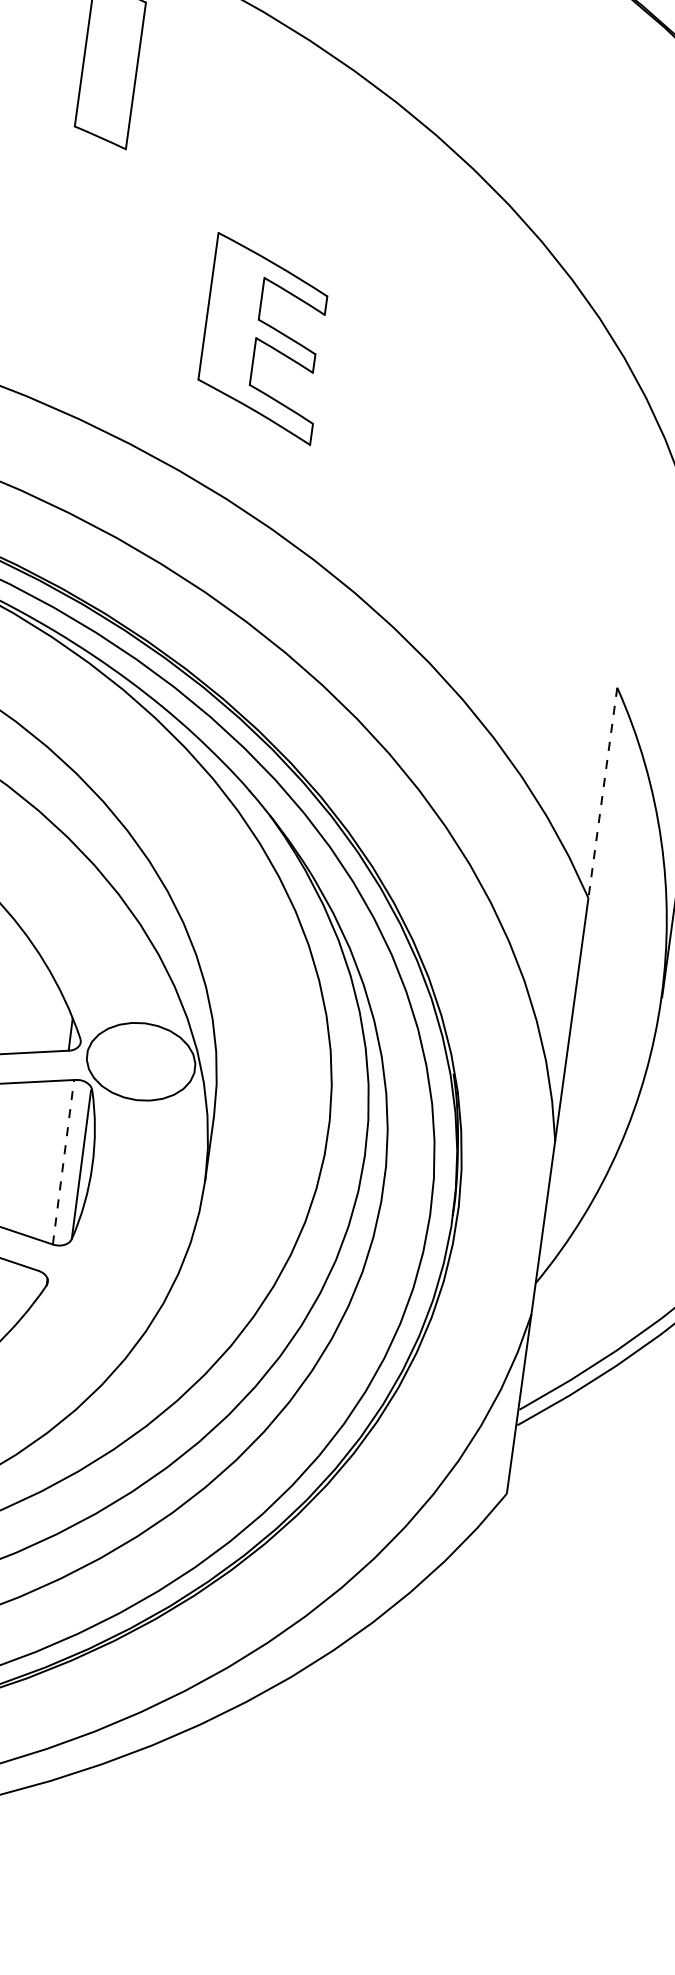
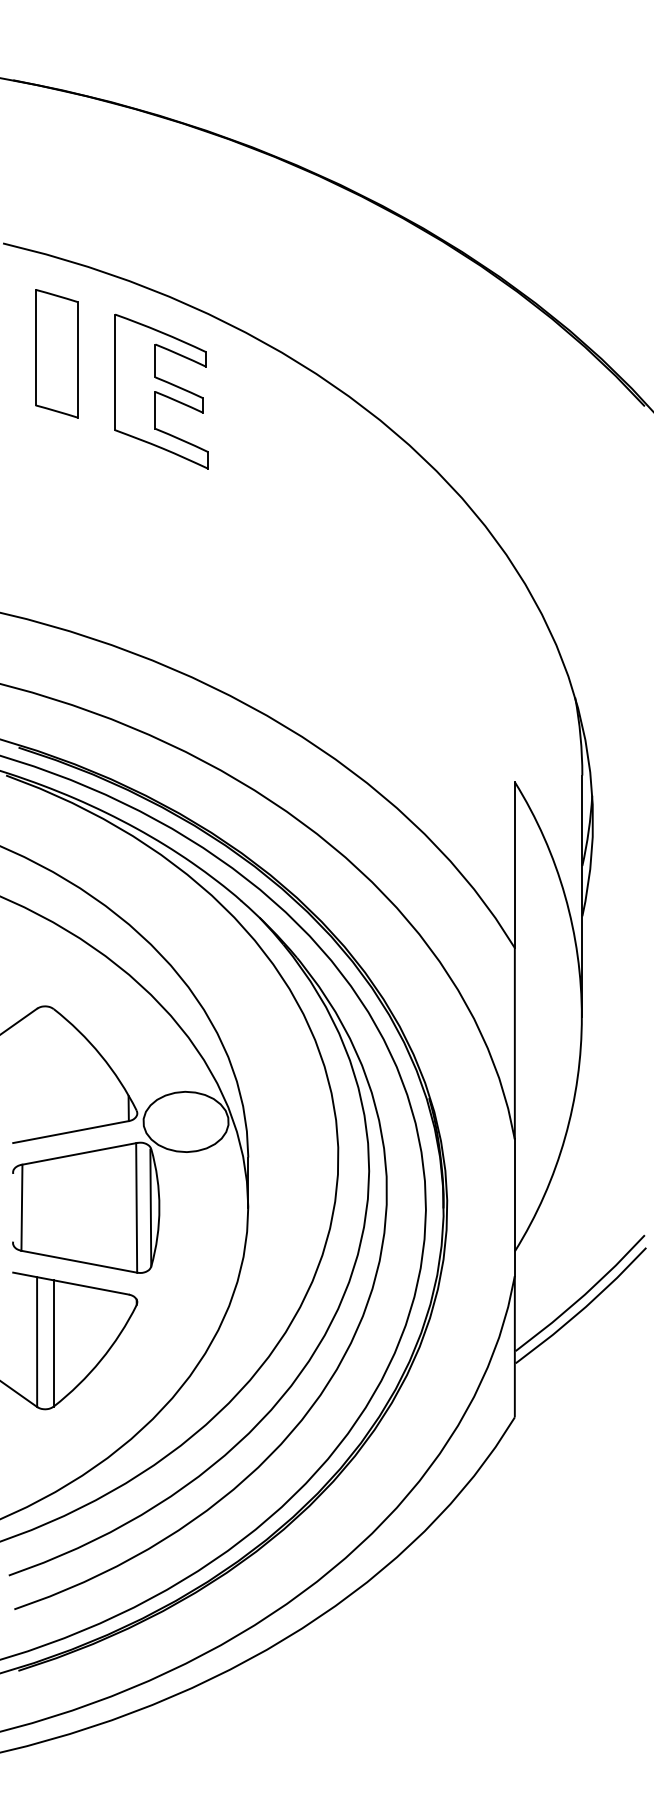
part: (263, 338) -> (161, 391), moved
line: (602, 793) -> (514, 865), dashed -> solid
line: (63, 1161) -> (136, 1207), dashed -> solid

